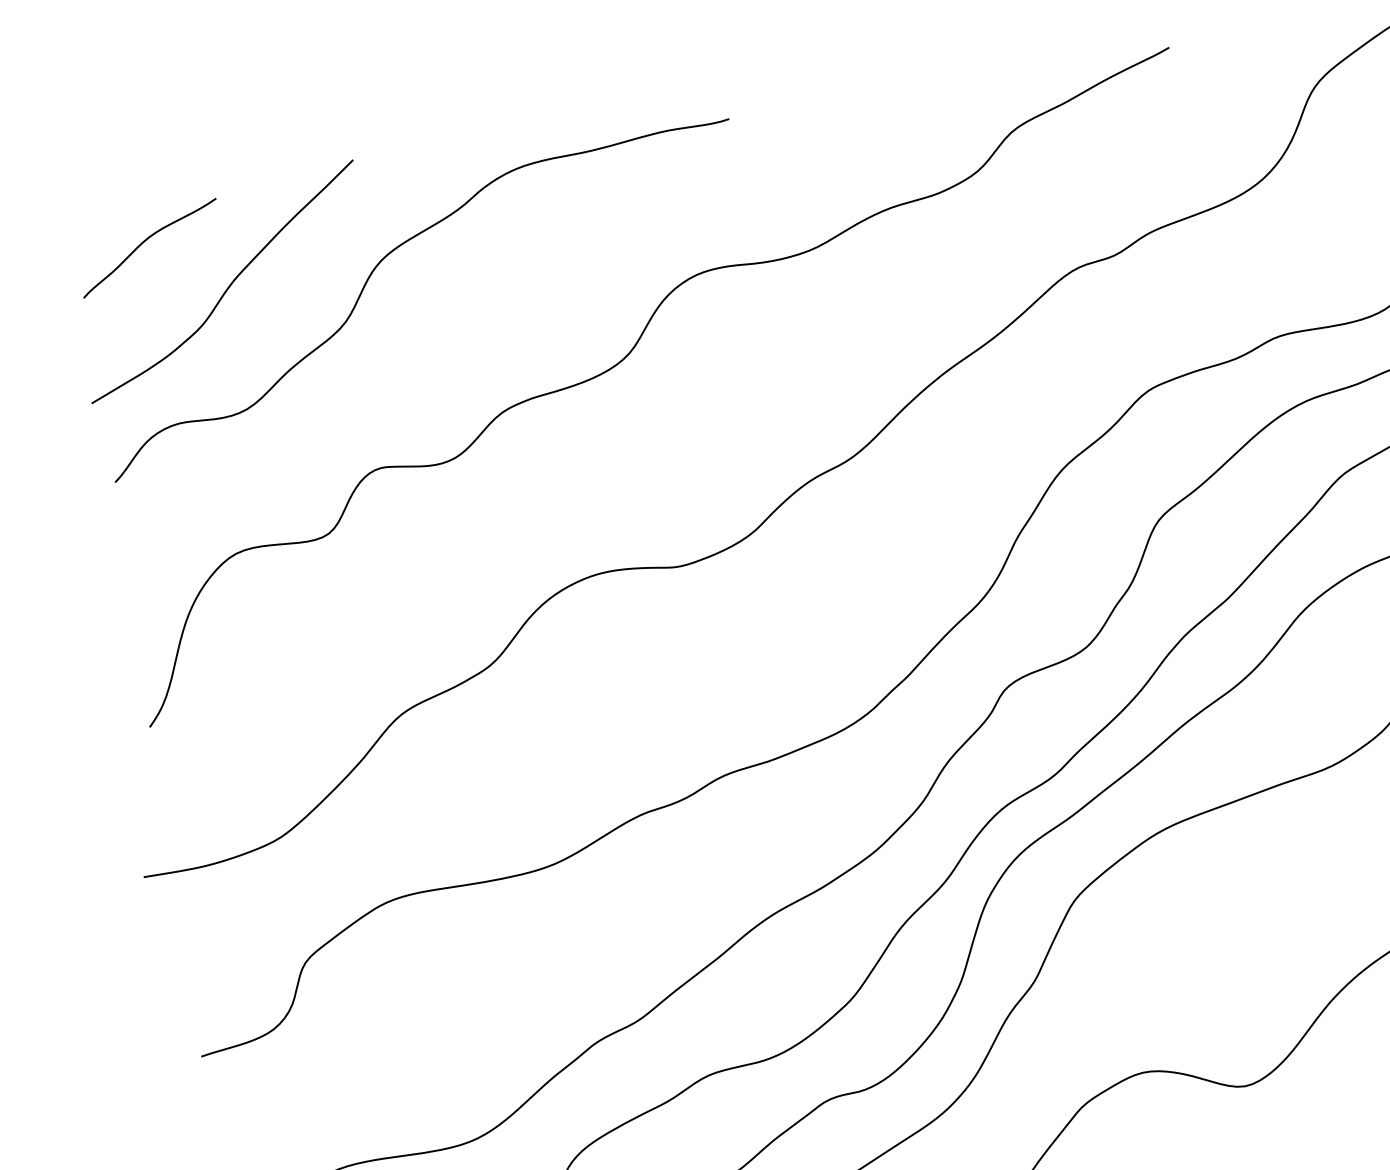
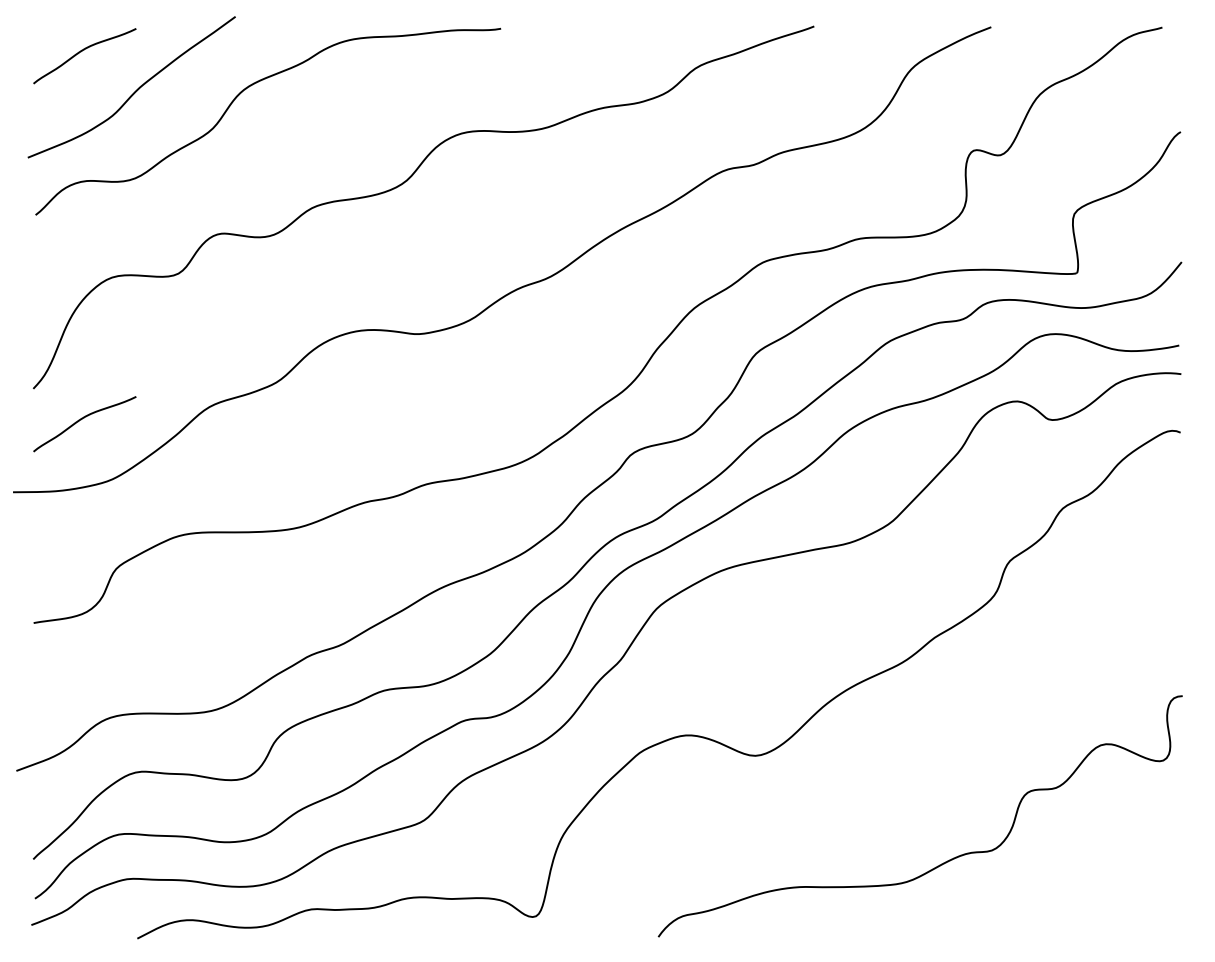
curve: (224, 761) -> (81, 420), added

